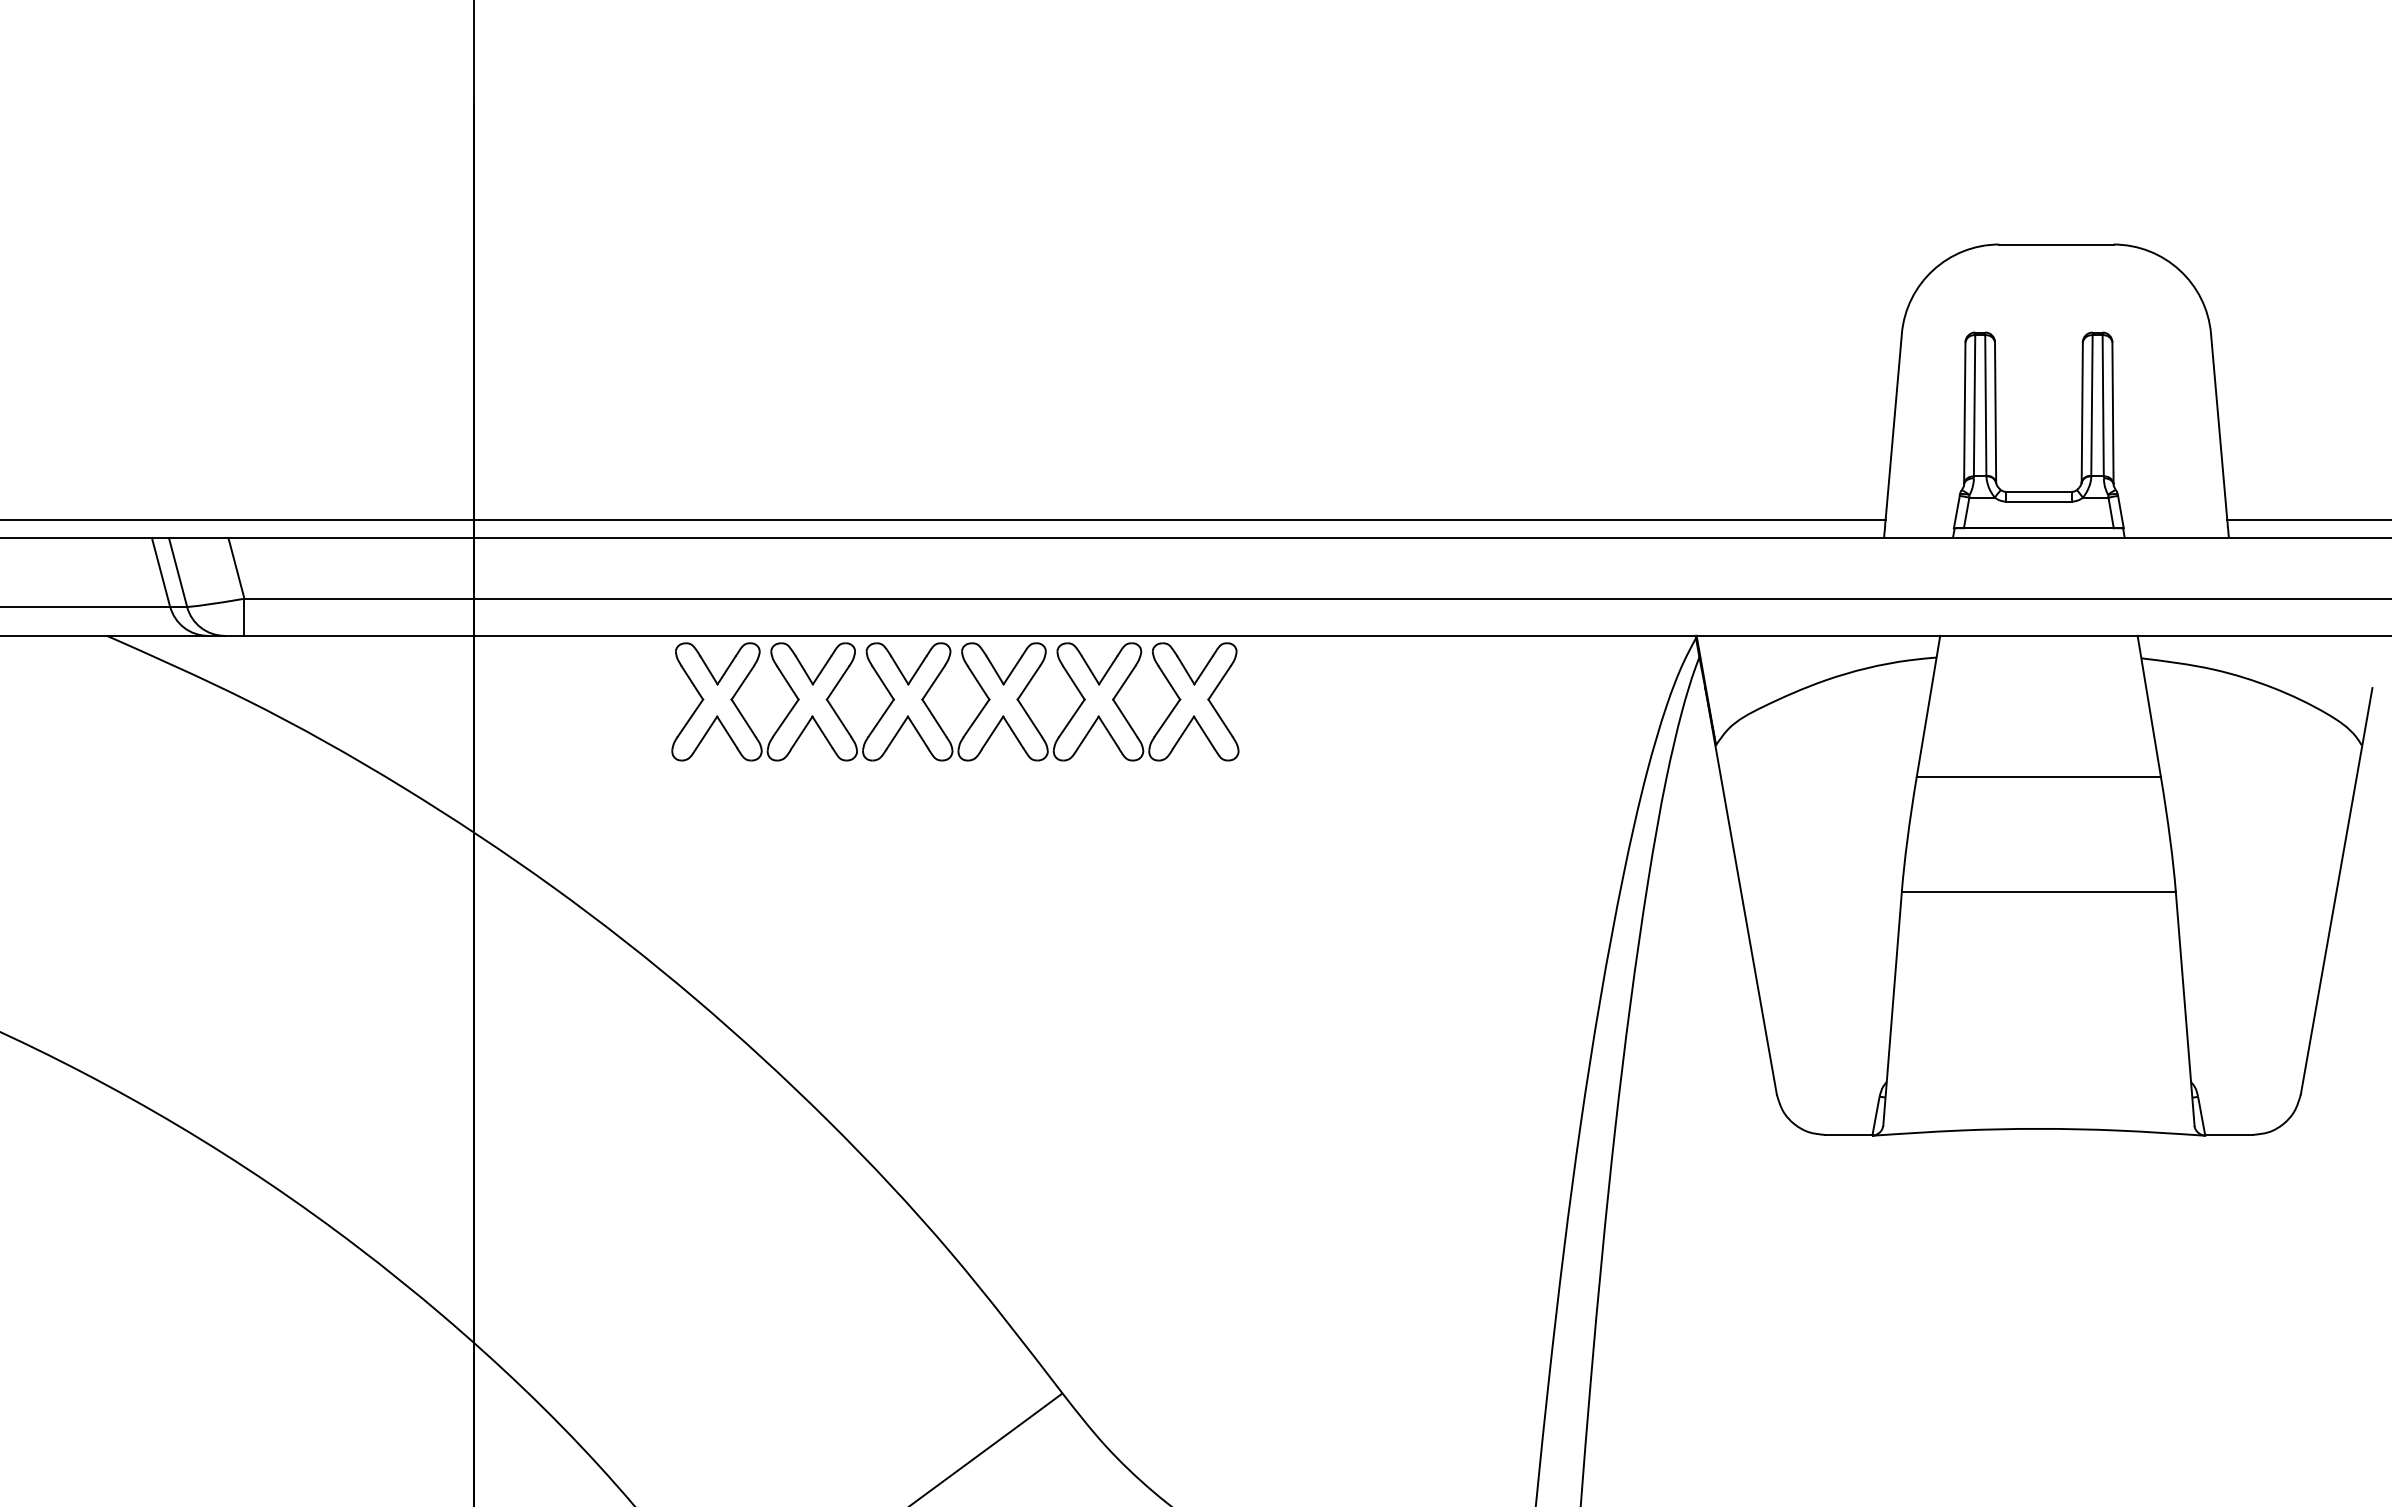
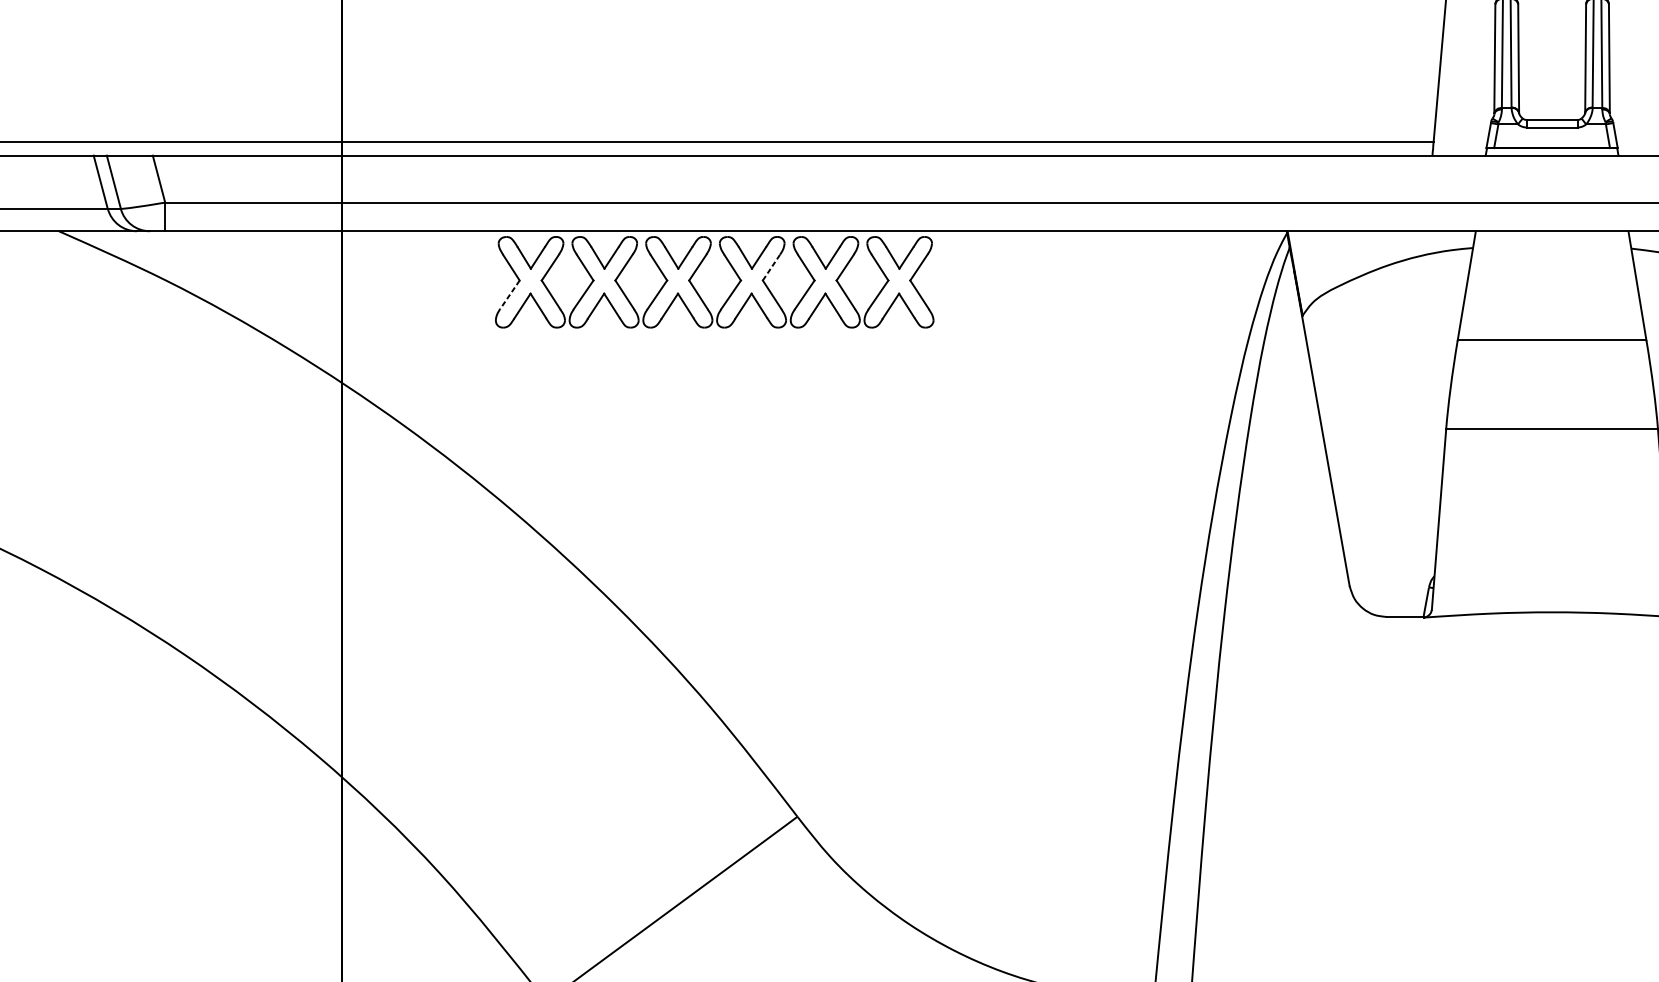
line: (1029, 682) -> (771, 267), solid -> dashed
line: (690, 718) -> (509, 295), solid -> dashed

